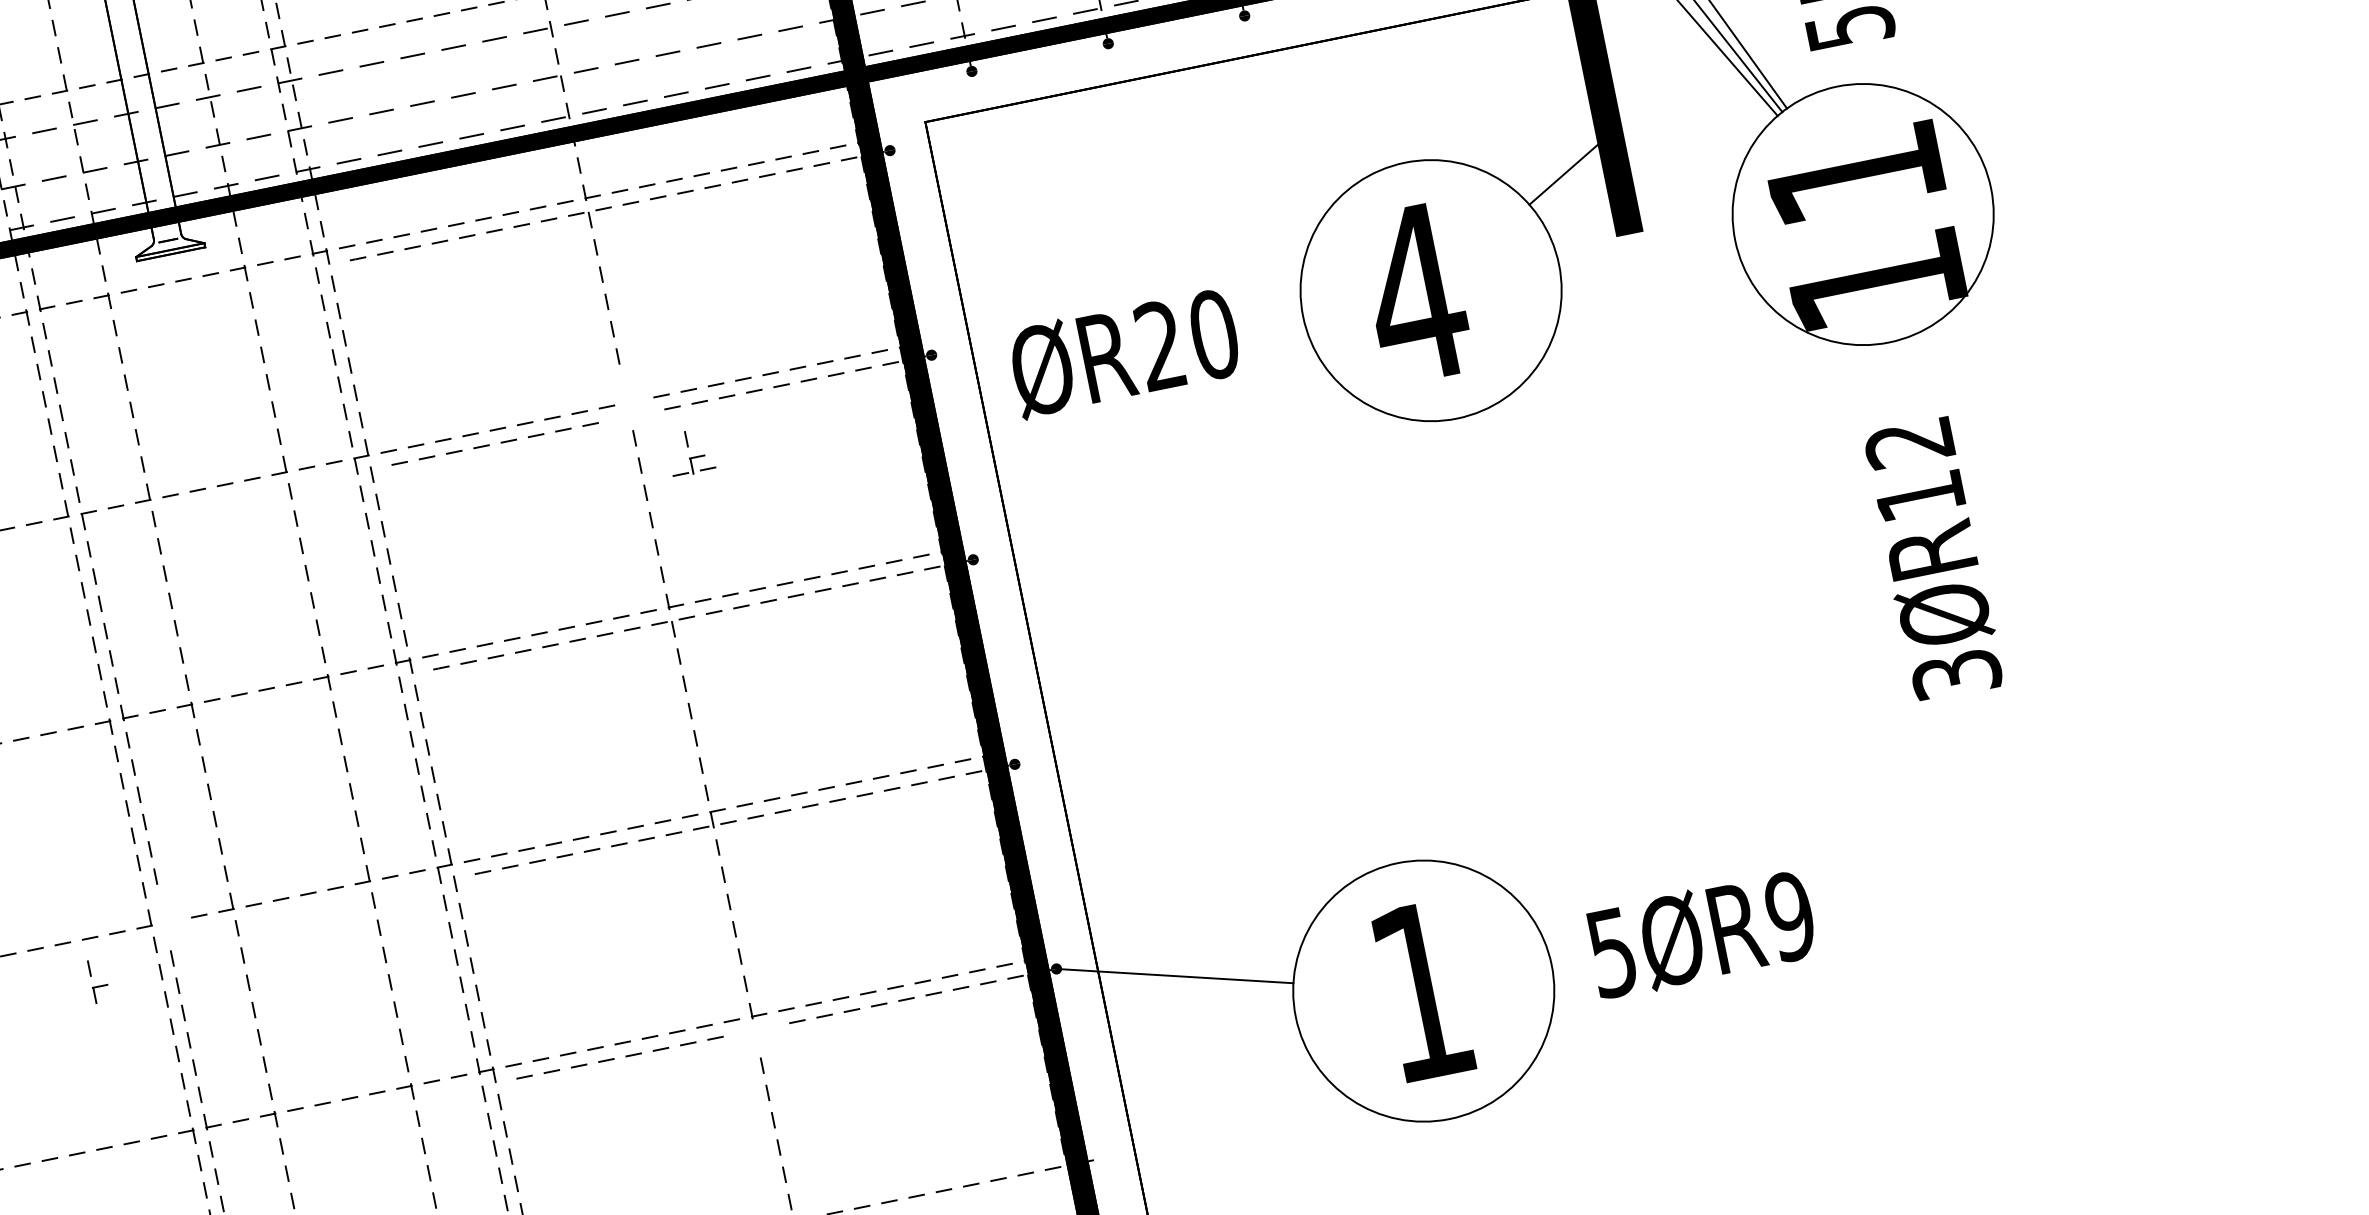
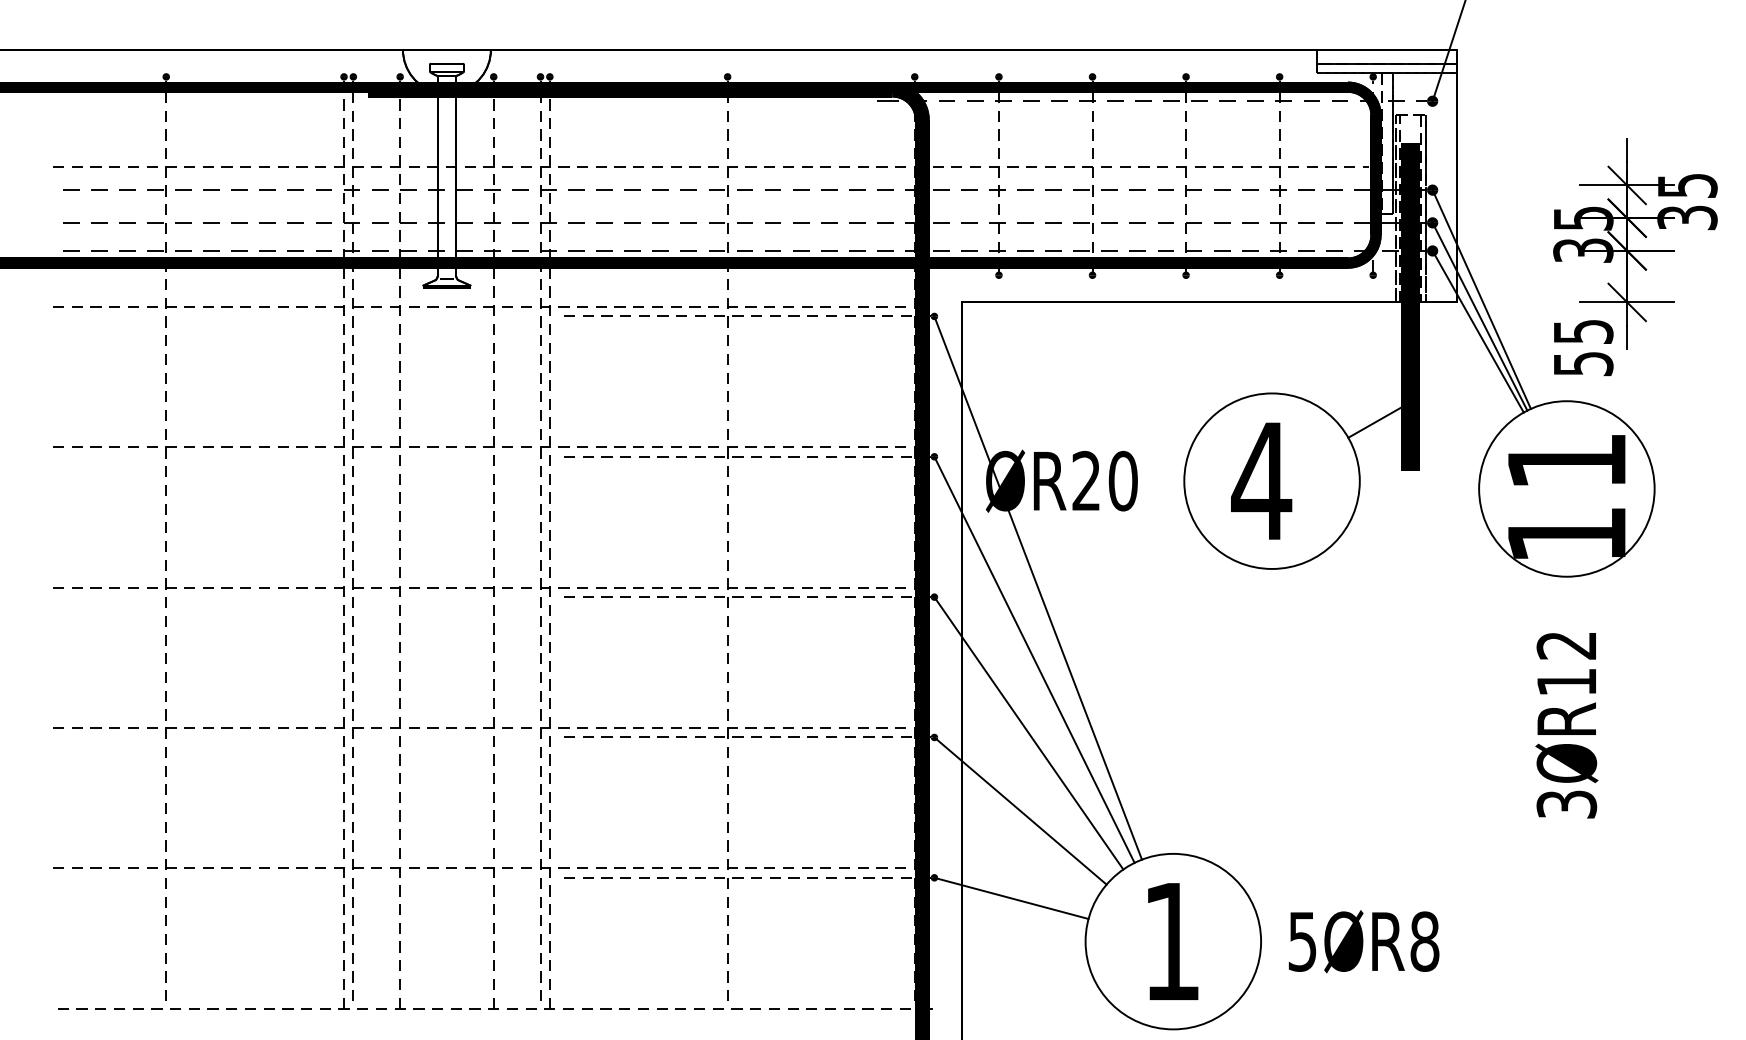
part: (690, 452) -> (728, 443), moved
line: (1122, 514) -> (1038, 587), added
line: (1137, 621) -> (1034, 659), added
line: (1150, 730) -> (1028, 733), added
line: (1162, 845) -> (1020, 810), added
text: (1789, 916) -> (1424, 941), 5ØR9 -> 5ØR8
part: (97, 979) -> (357, 723), moved
part: (757, 1036) -> (728, 882), added

